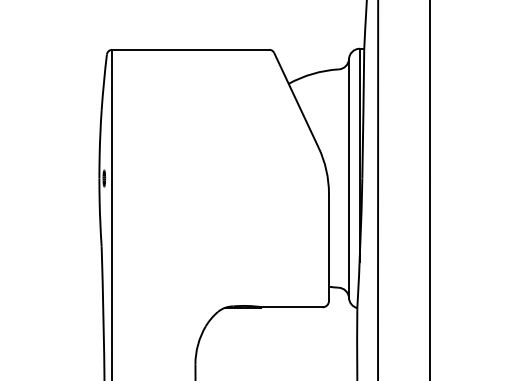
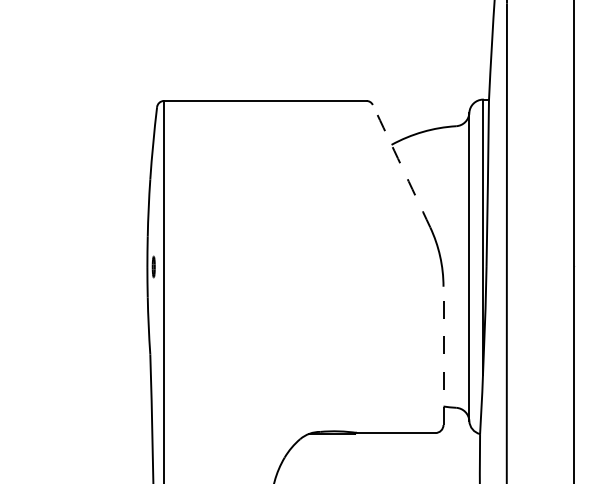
arc: (296, 100) -> (401, 166), solid -> dashed
line: (328, 247) -> (442, 355), solid -> dashed

